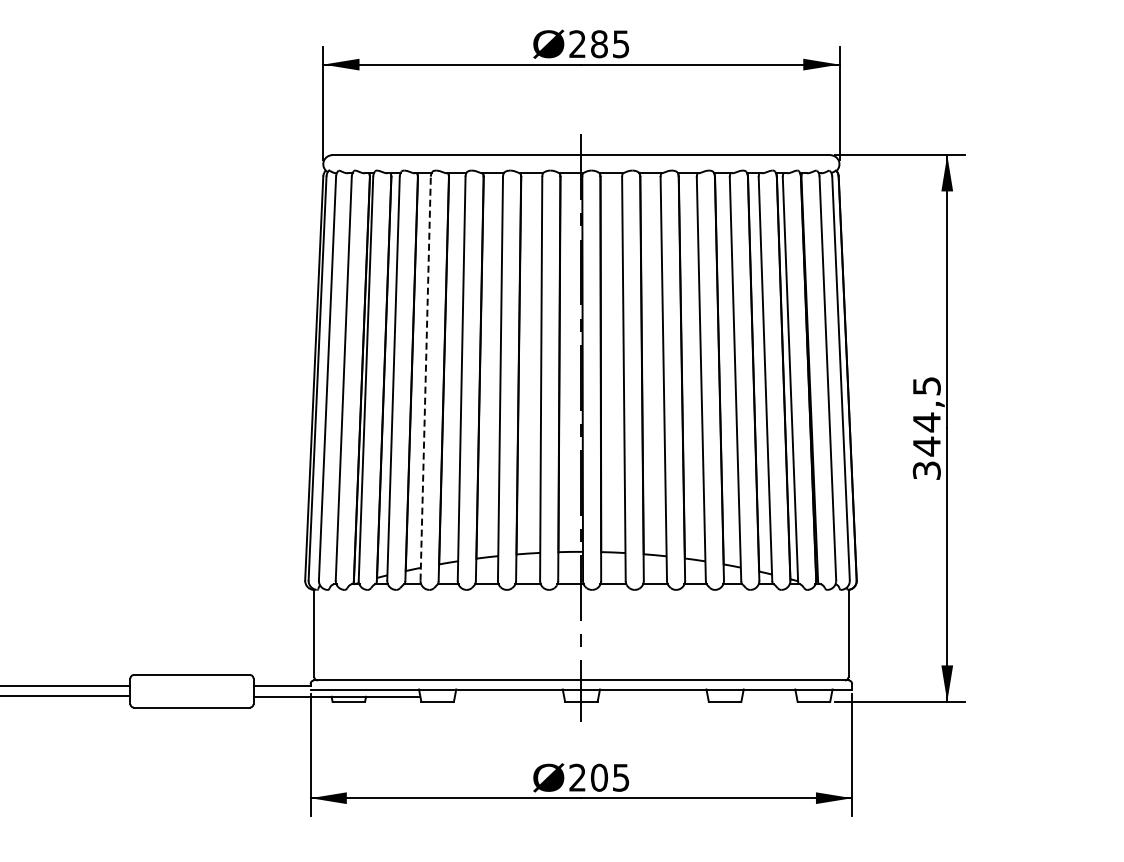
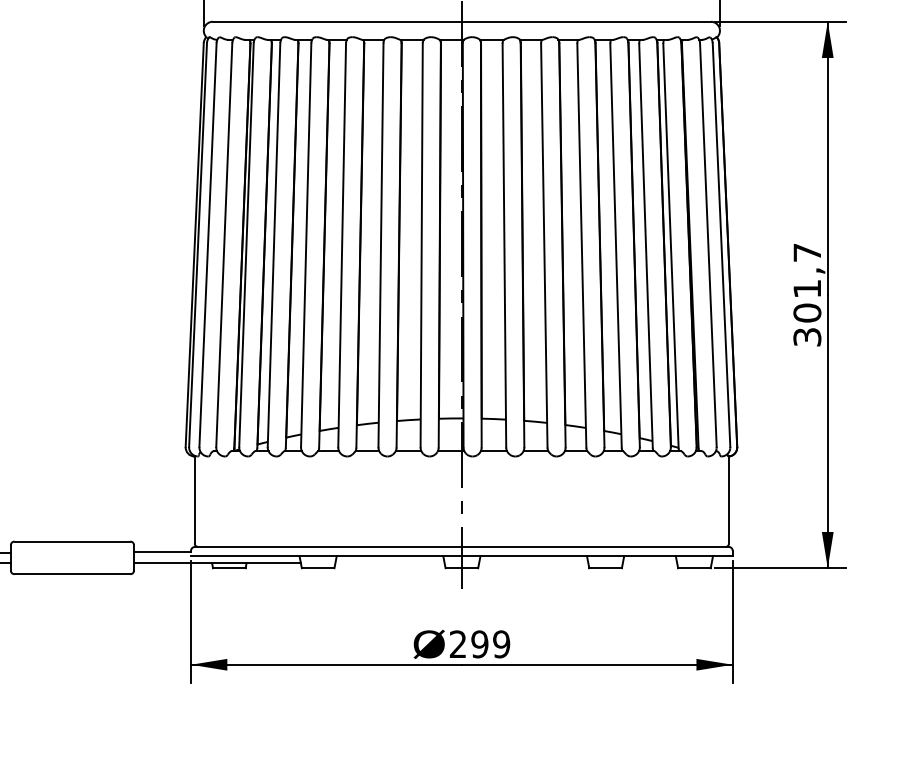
line: (425, 378) -> (306, 245), dashed -> solid
text: (926, 416) -> (807, 283), 344,5 -> 301,7
text: (609, 777) -> (490, 644), 205 -> 299

